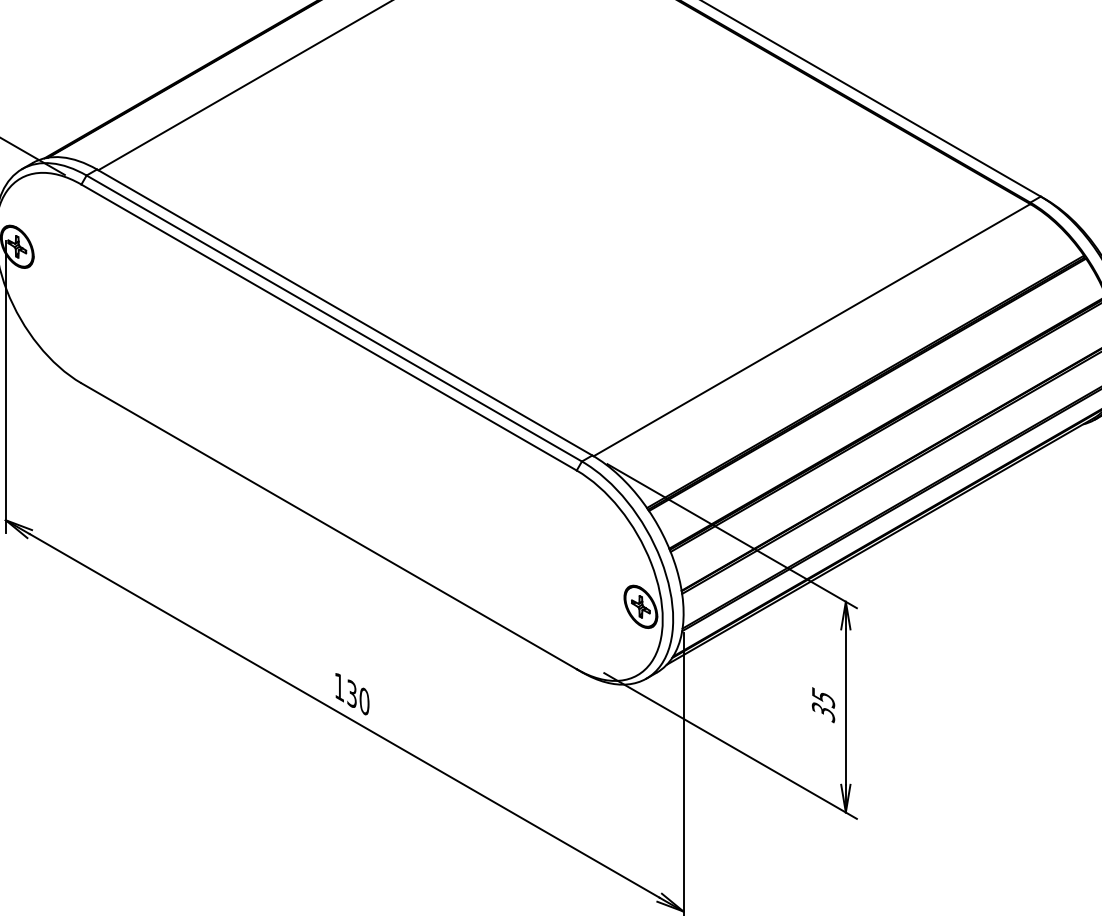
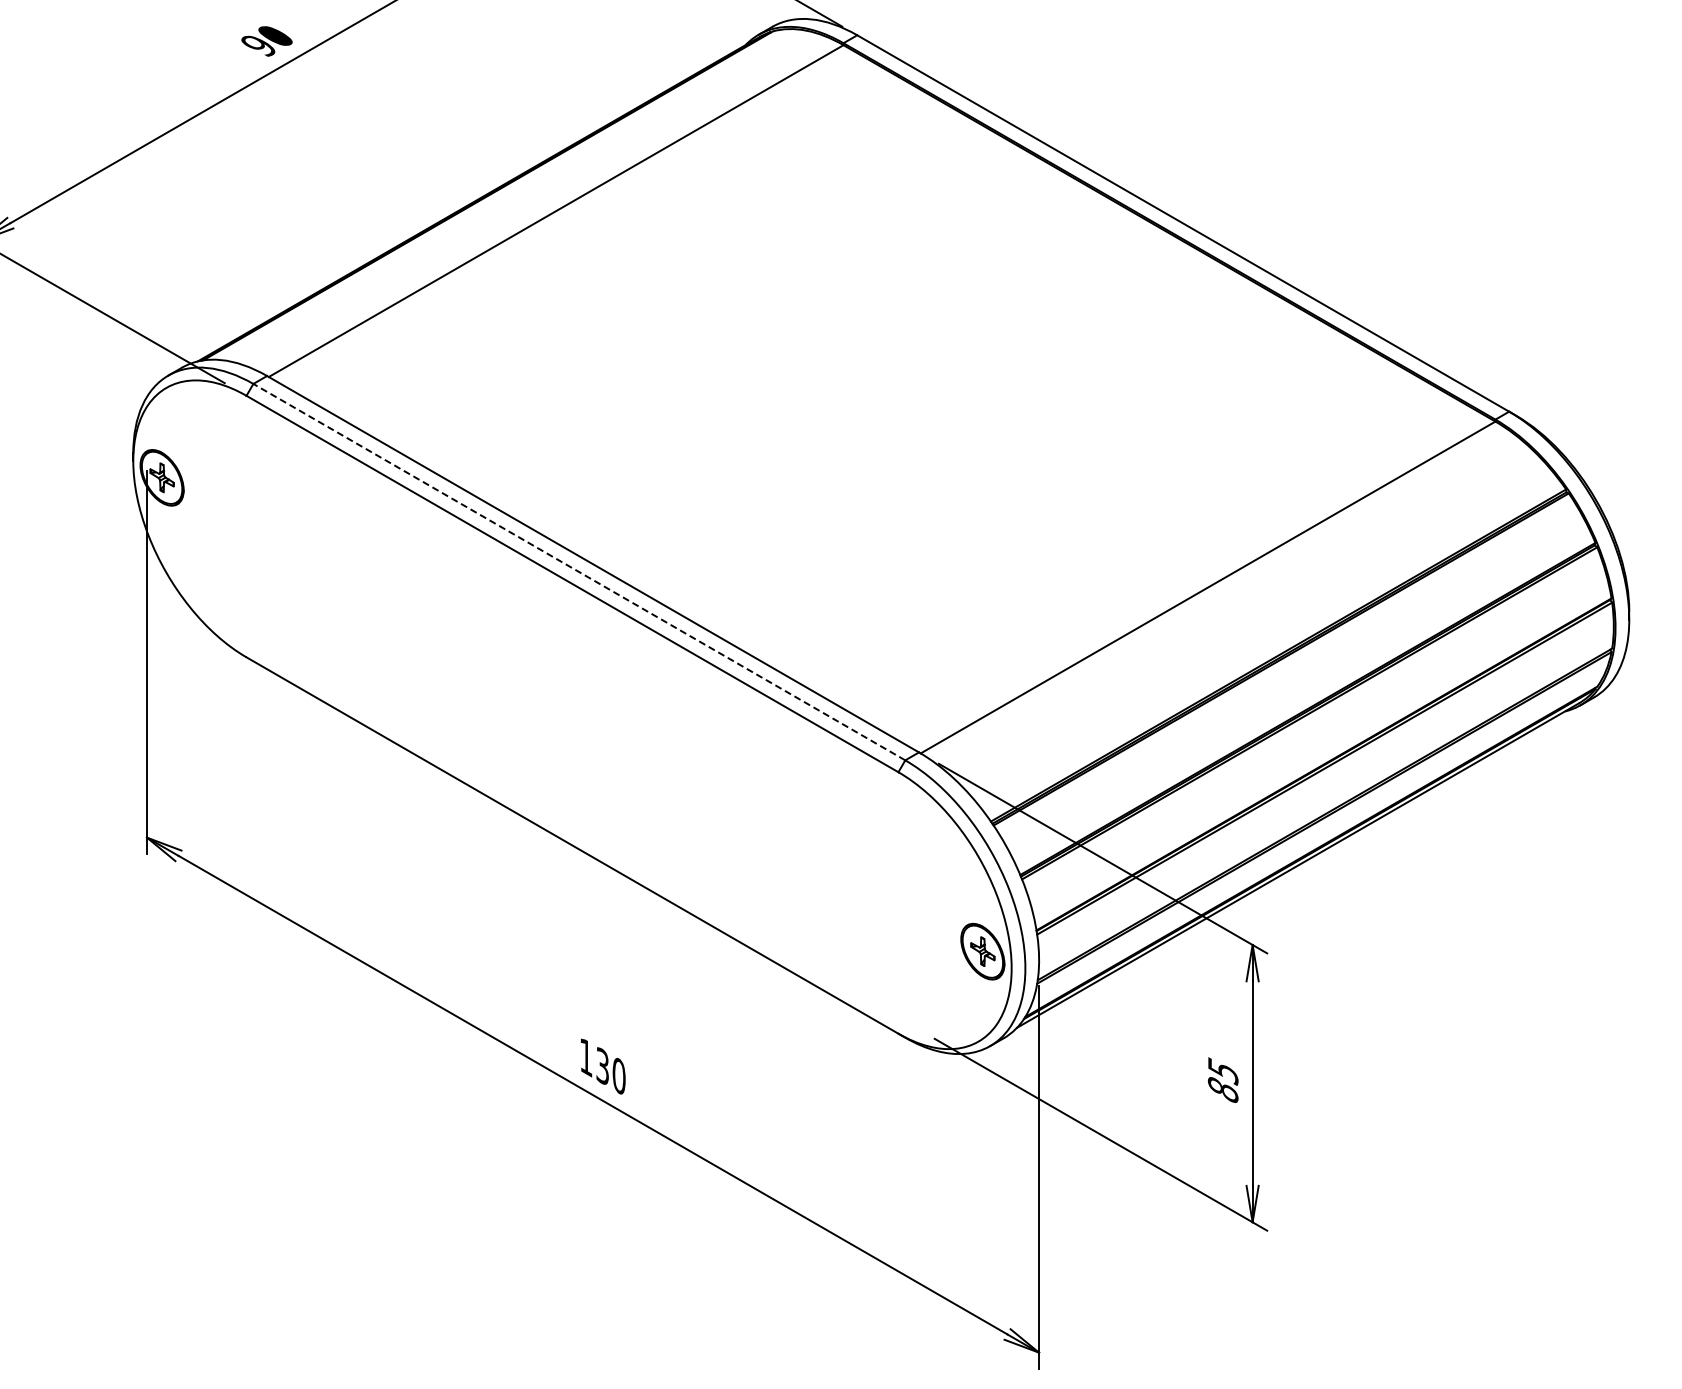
line: (333, 318) -> (578, 571), solid -> dashed
text: (823, 712) -> (1223, 1090), 35 -> 85

